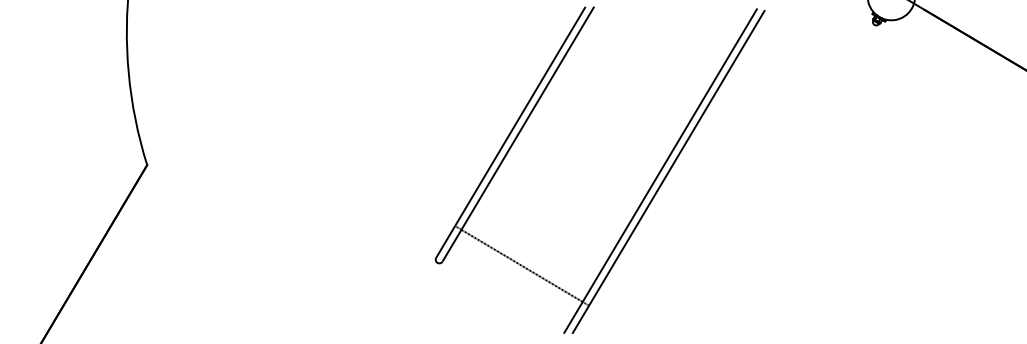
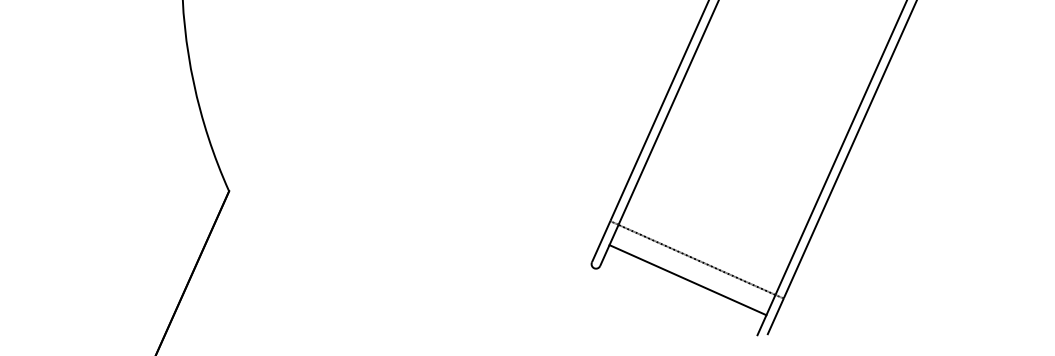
line: (512, 281) -> (687, 280), added

